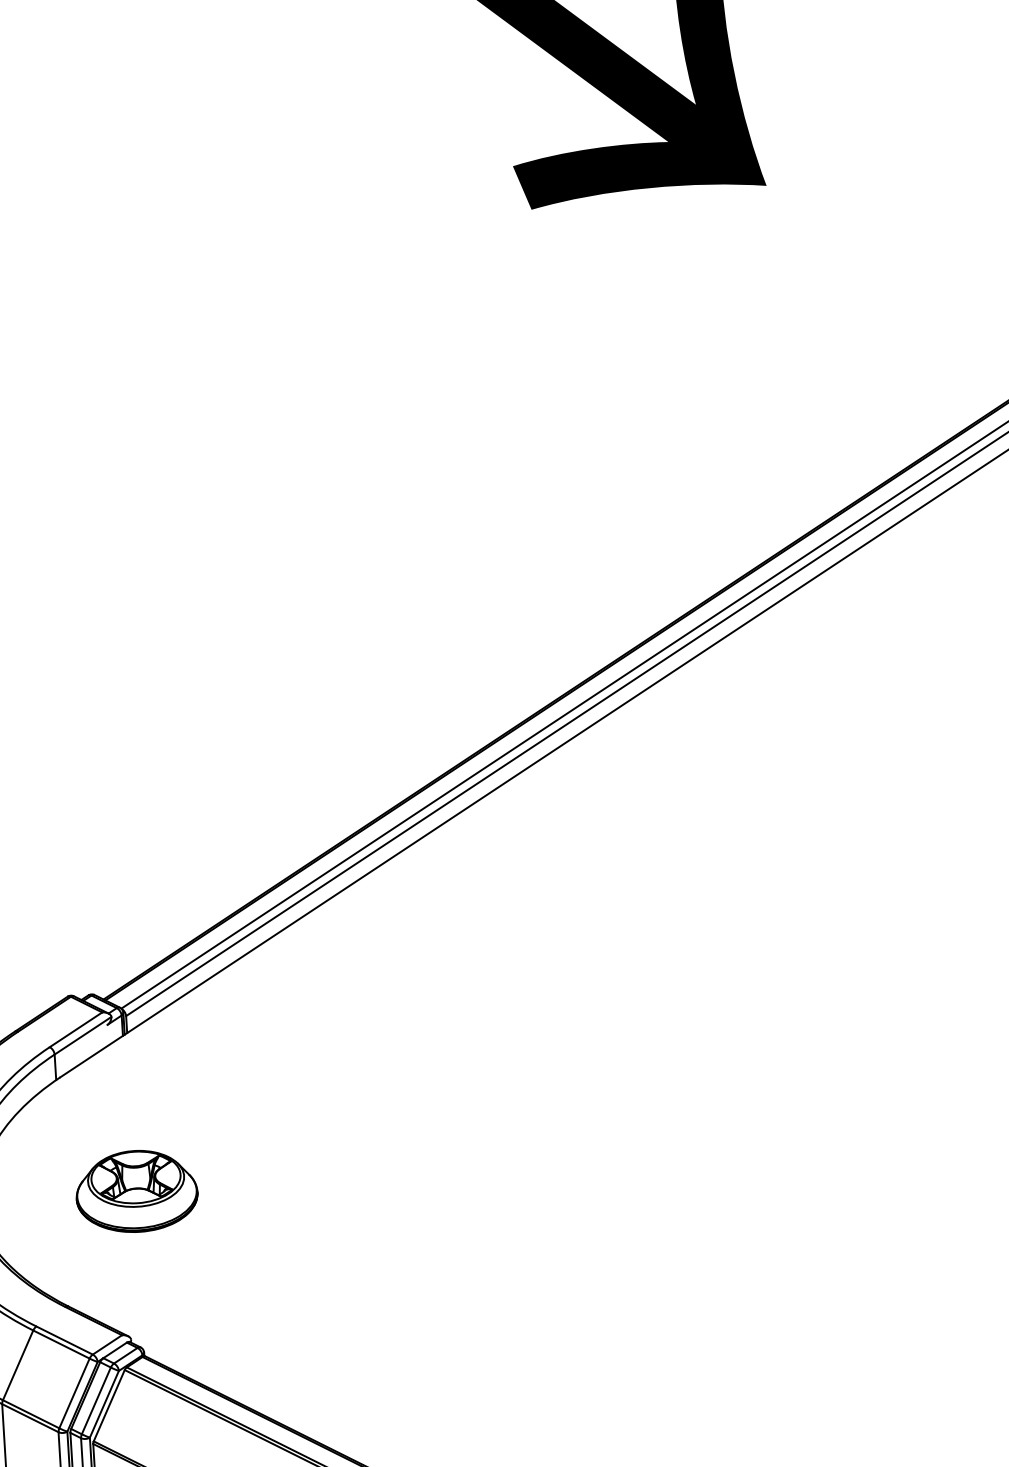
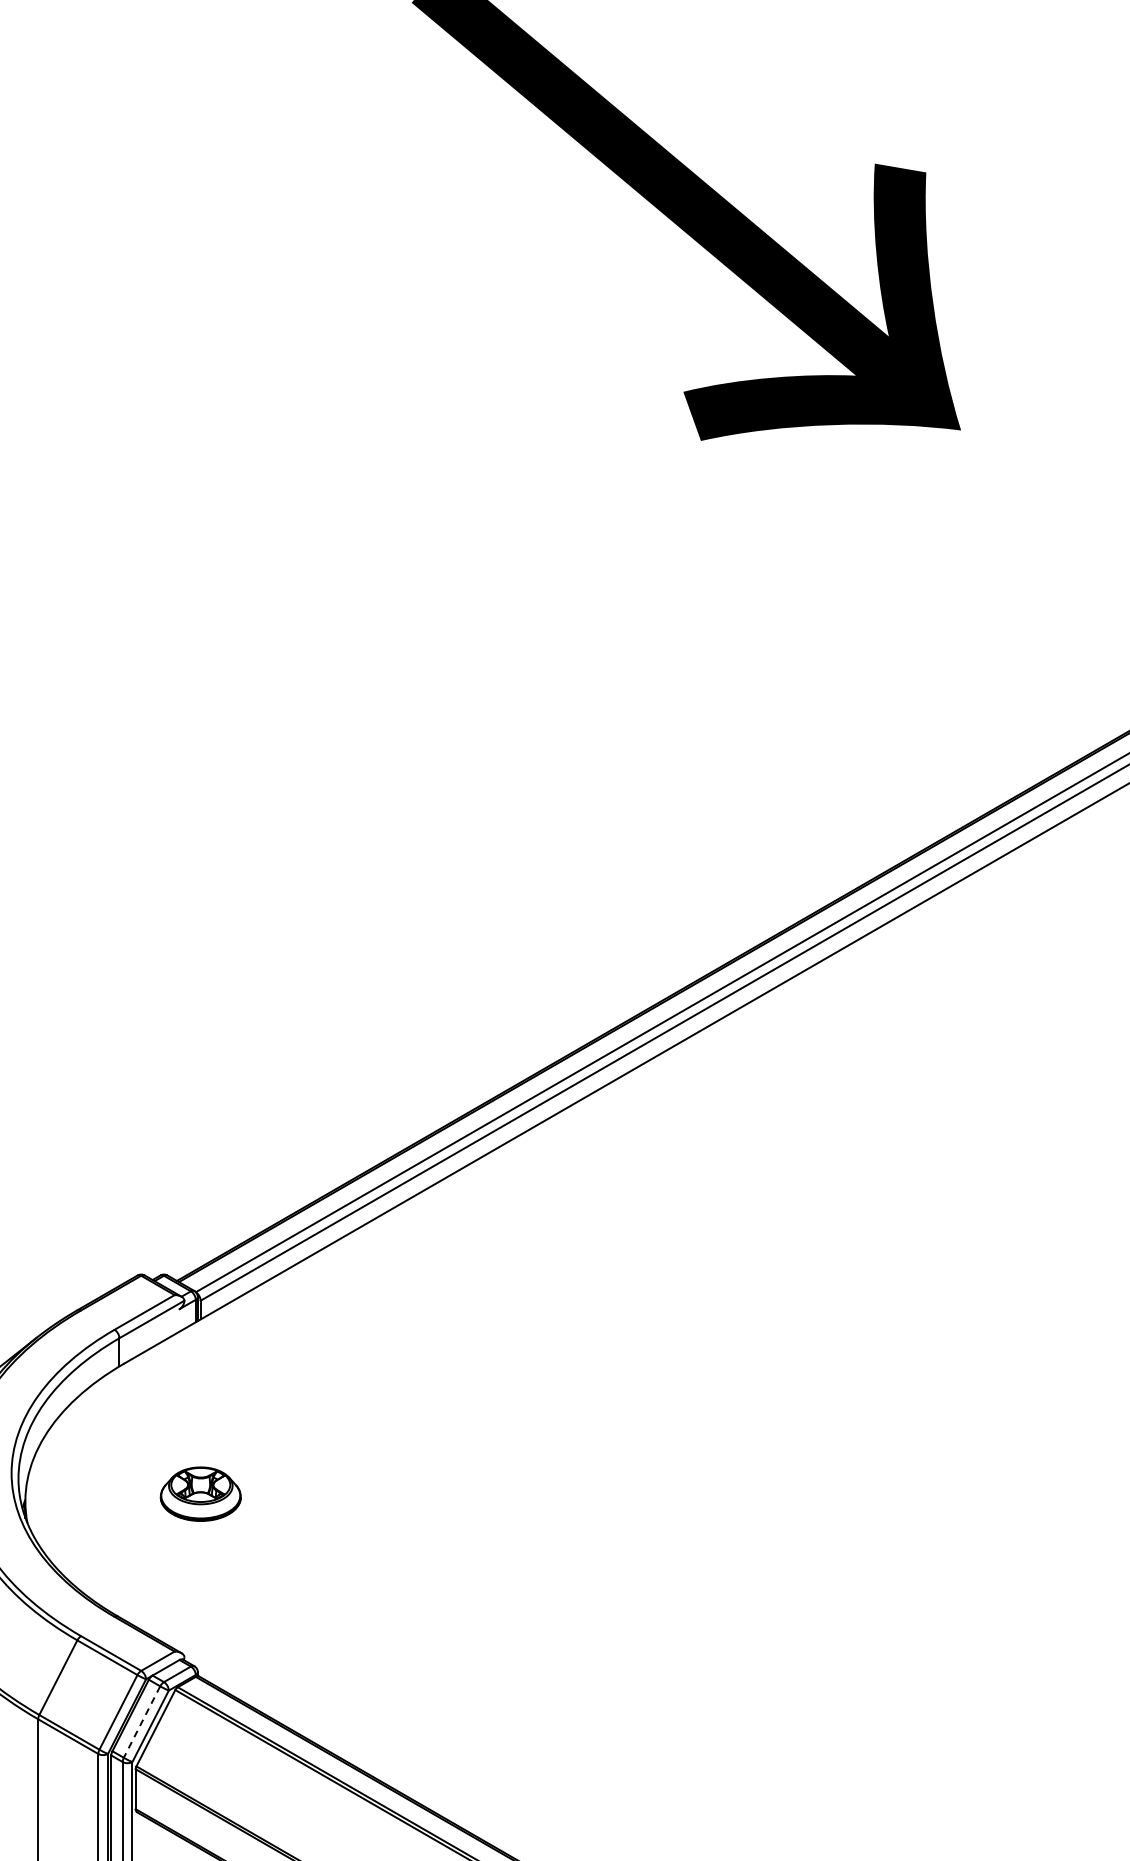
part: (136, 1190) -> (200, 1493), size x0.6
line: (95, 1401) -> (141, 1722), solid -> dashed

